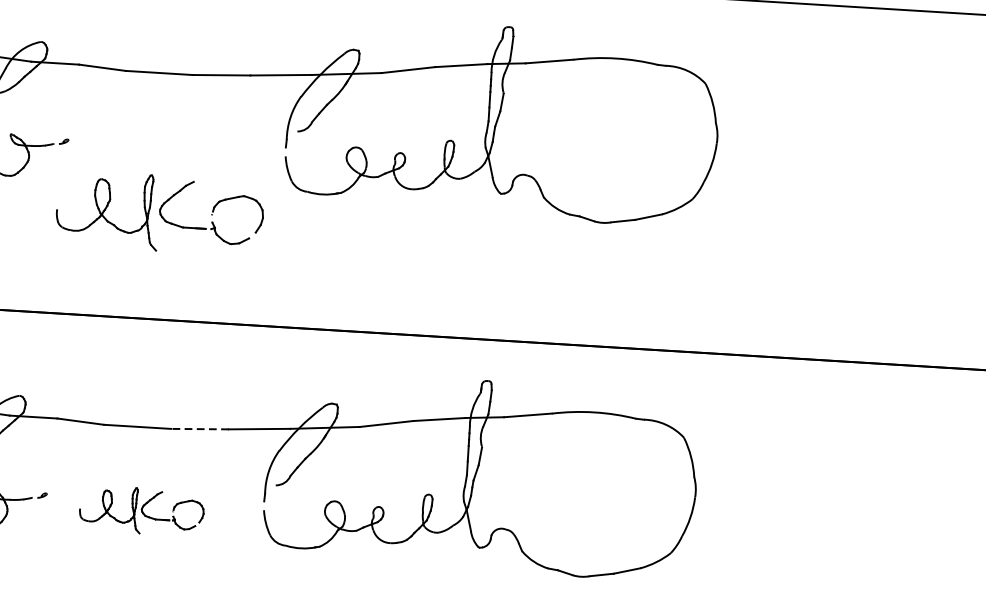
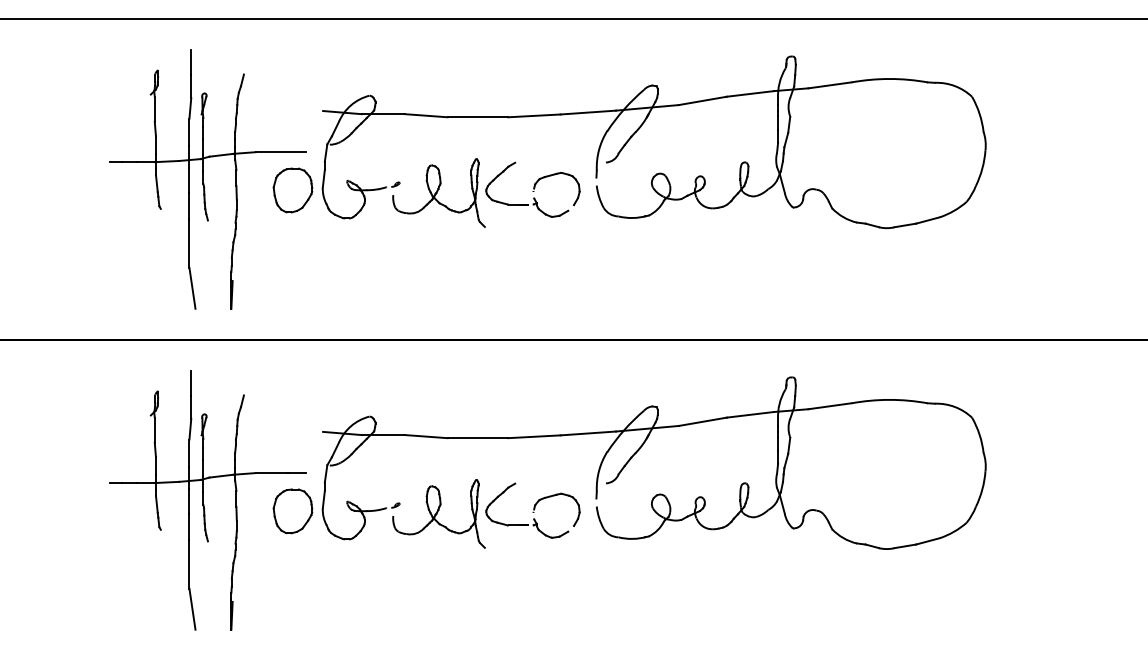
part: (160, 212) -> (486, 192), moved
line: (198, 428) -> (533, 436), dashed -> solid
part: (141, 510) -> (486, 513), size x1.67

